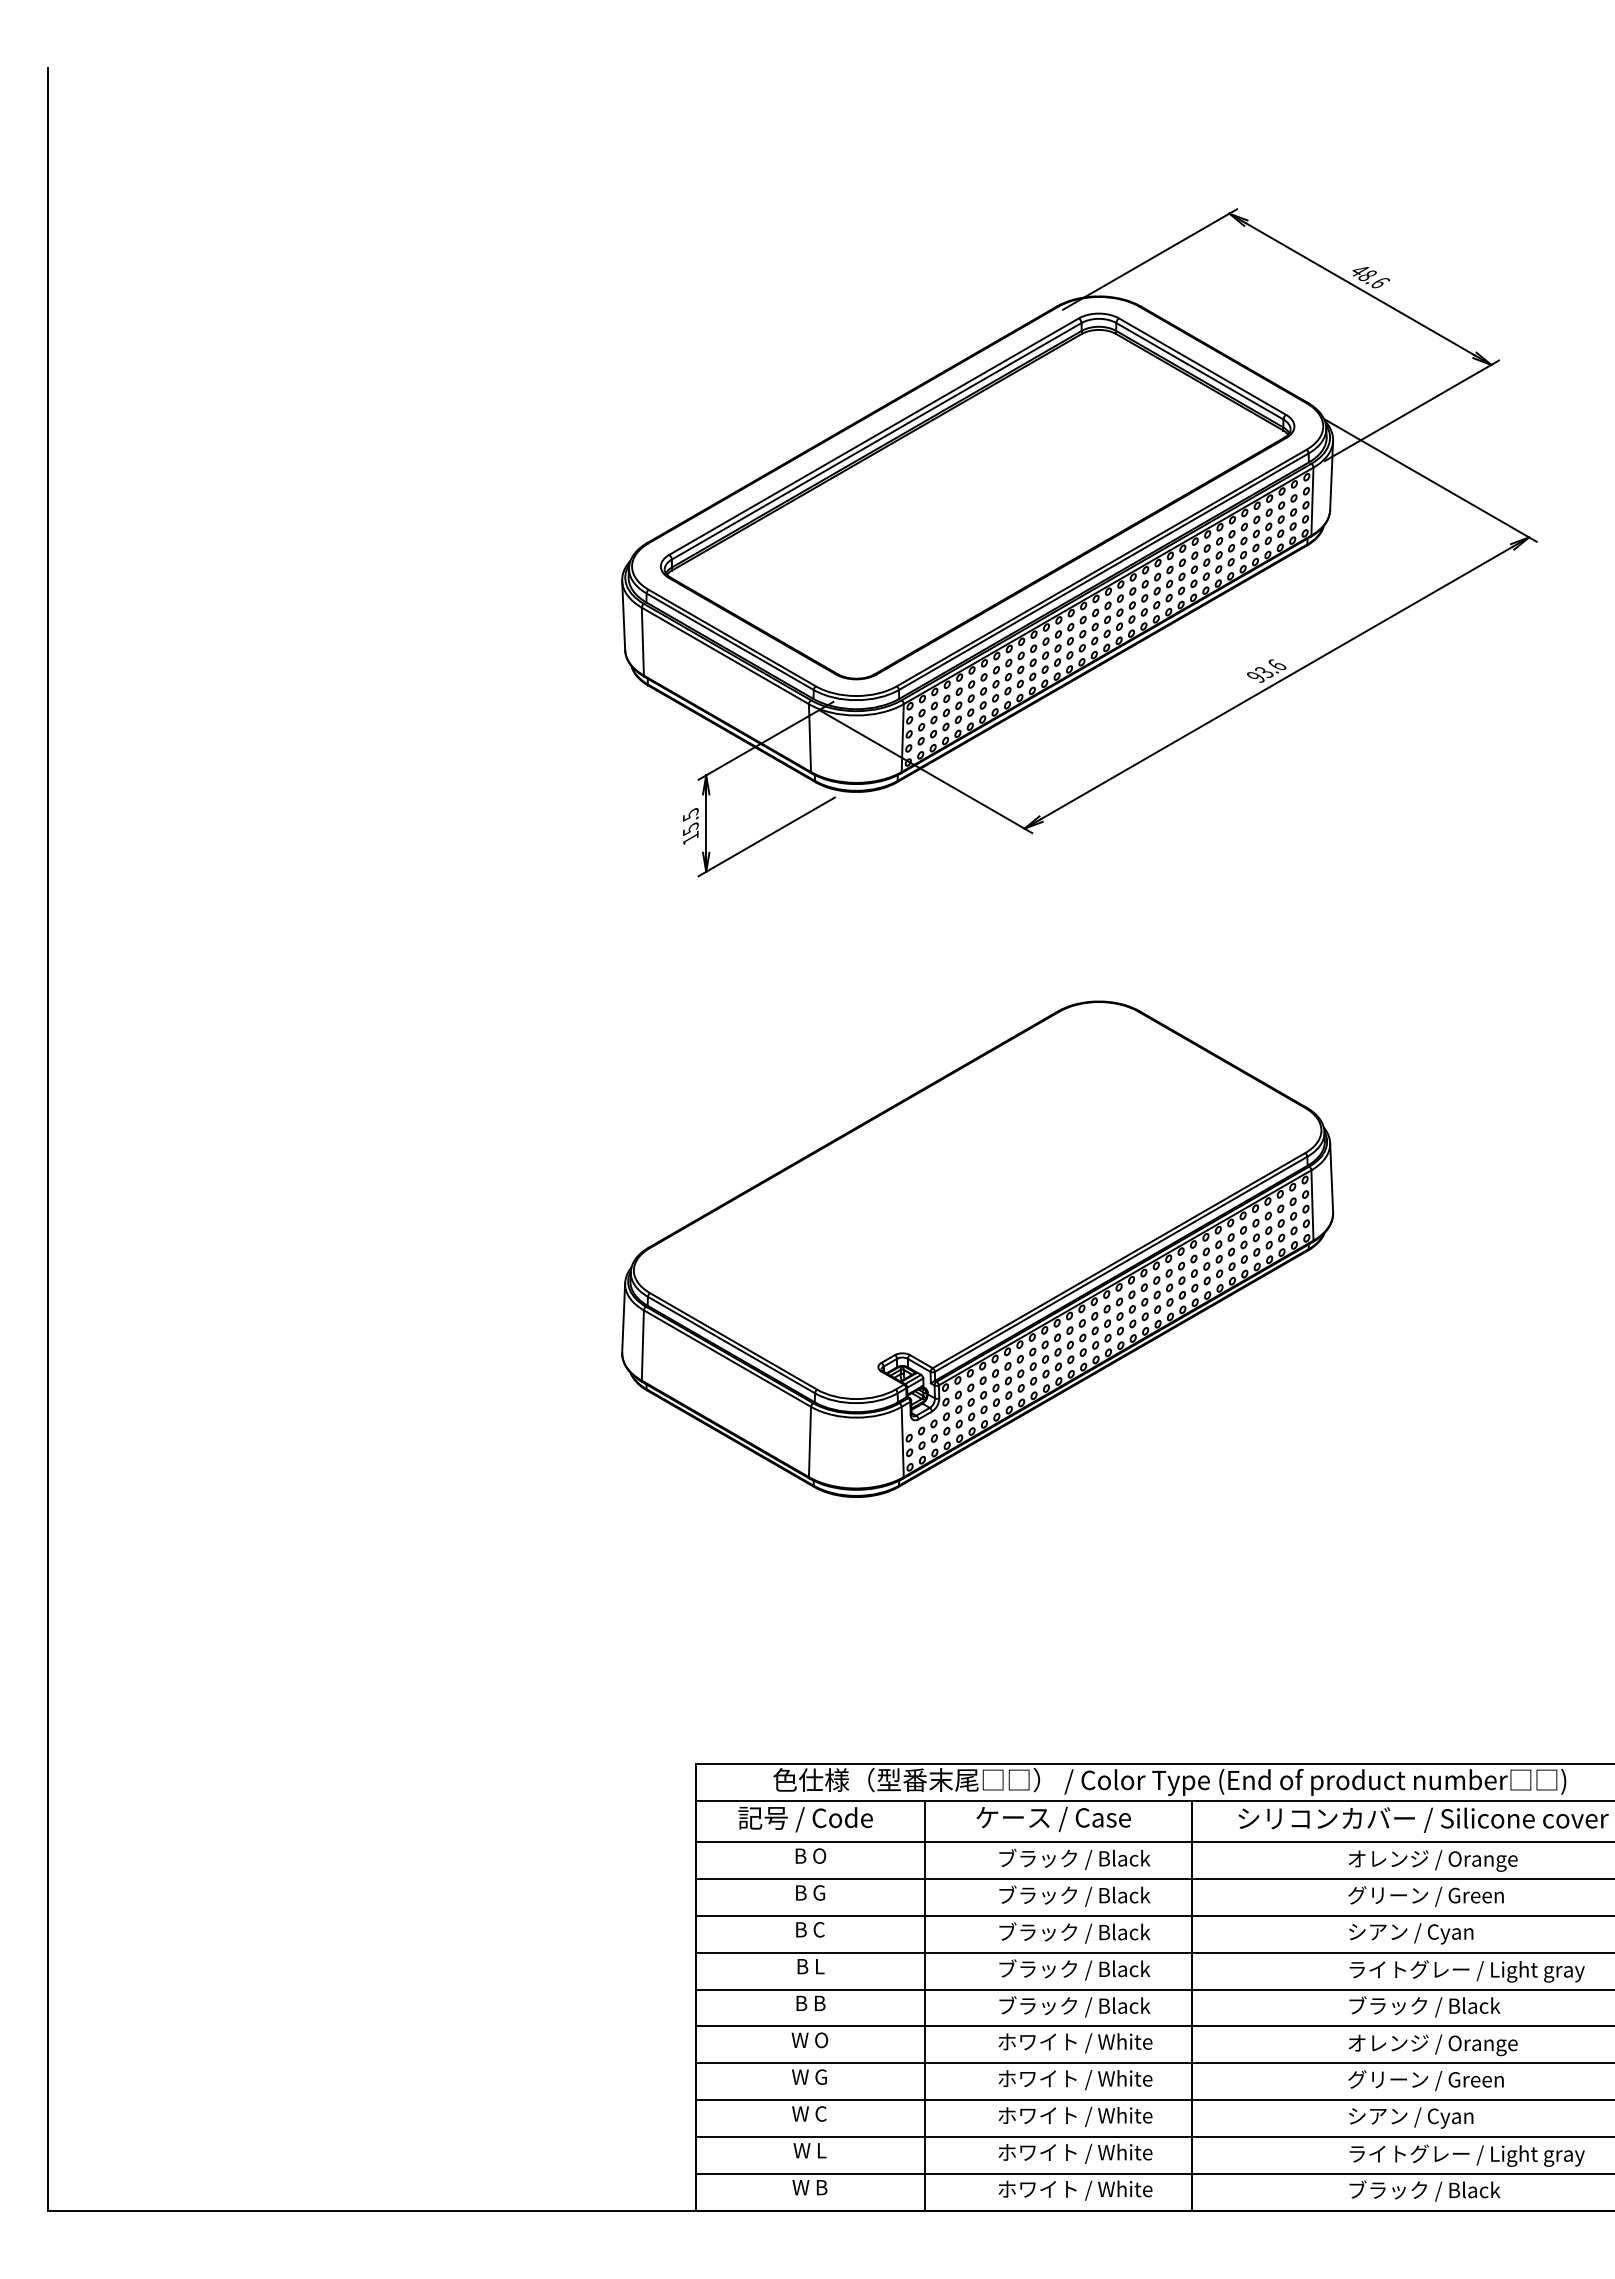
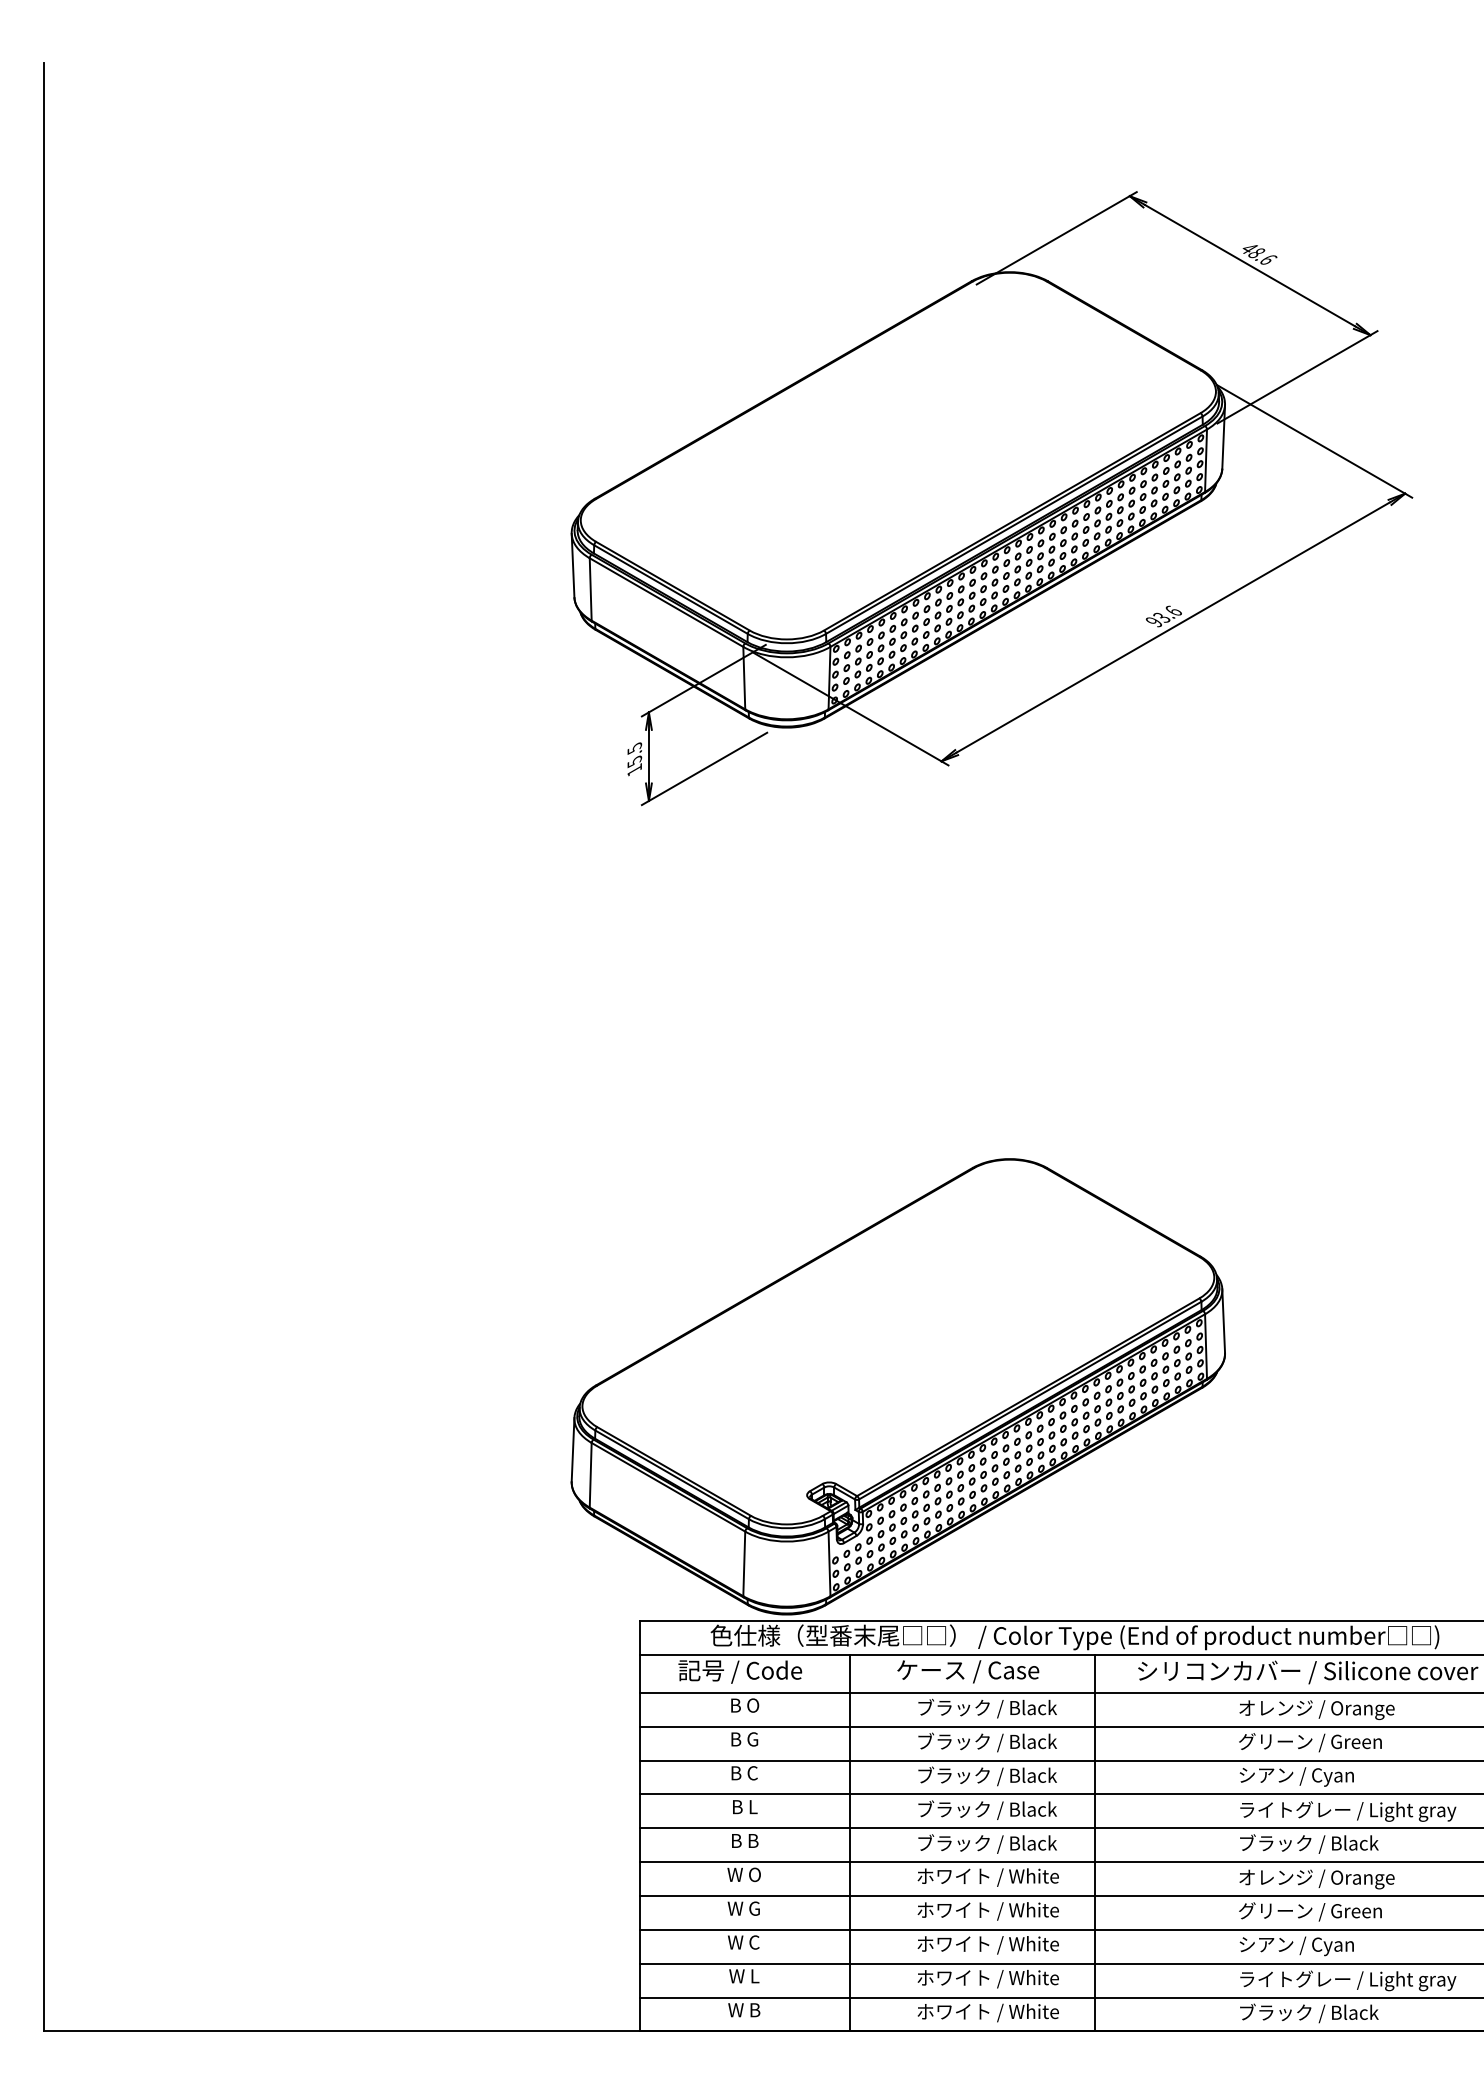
part: (977, 496) -> (898, 456), removed
part: (977, 1248) -> (898, 1386), moved

